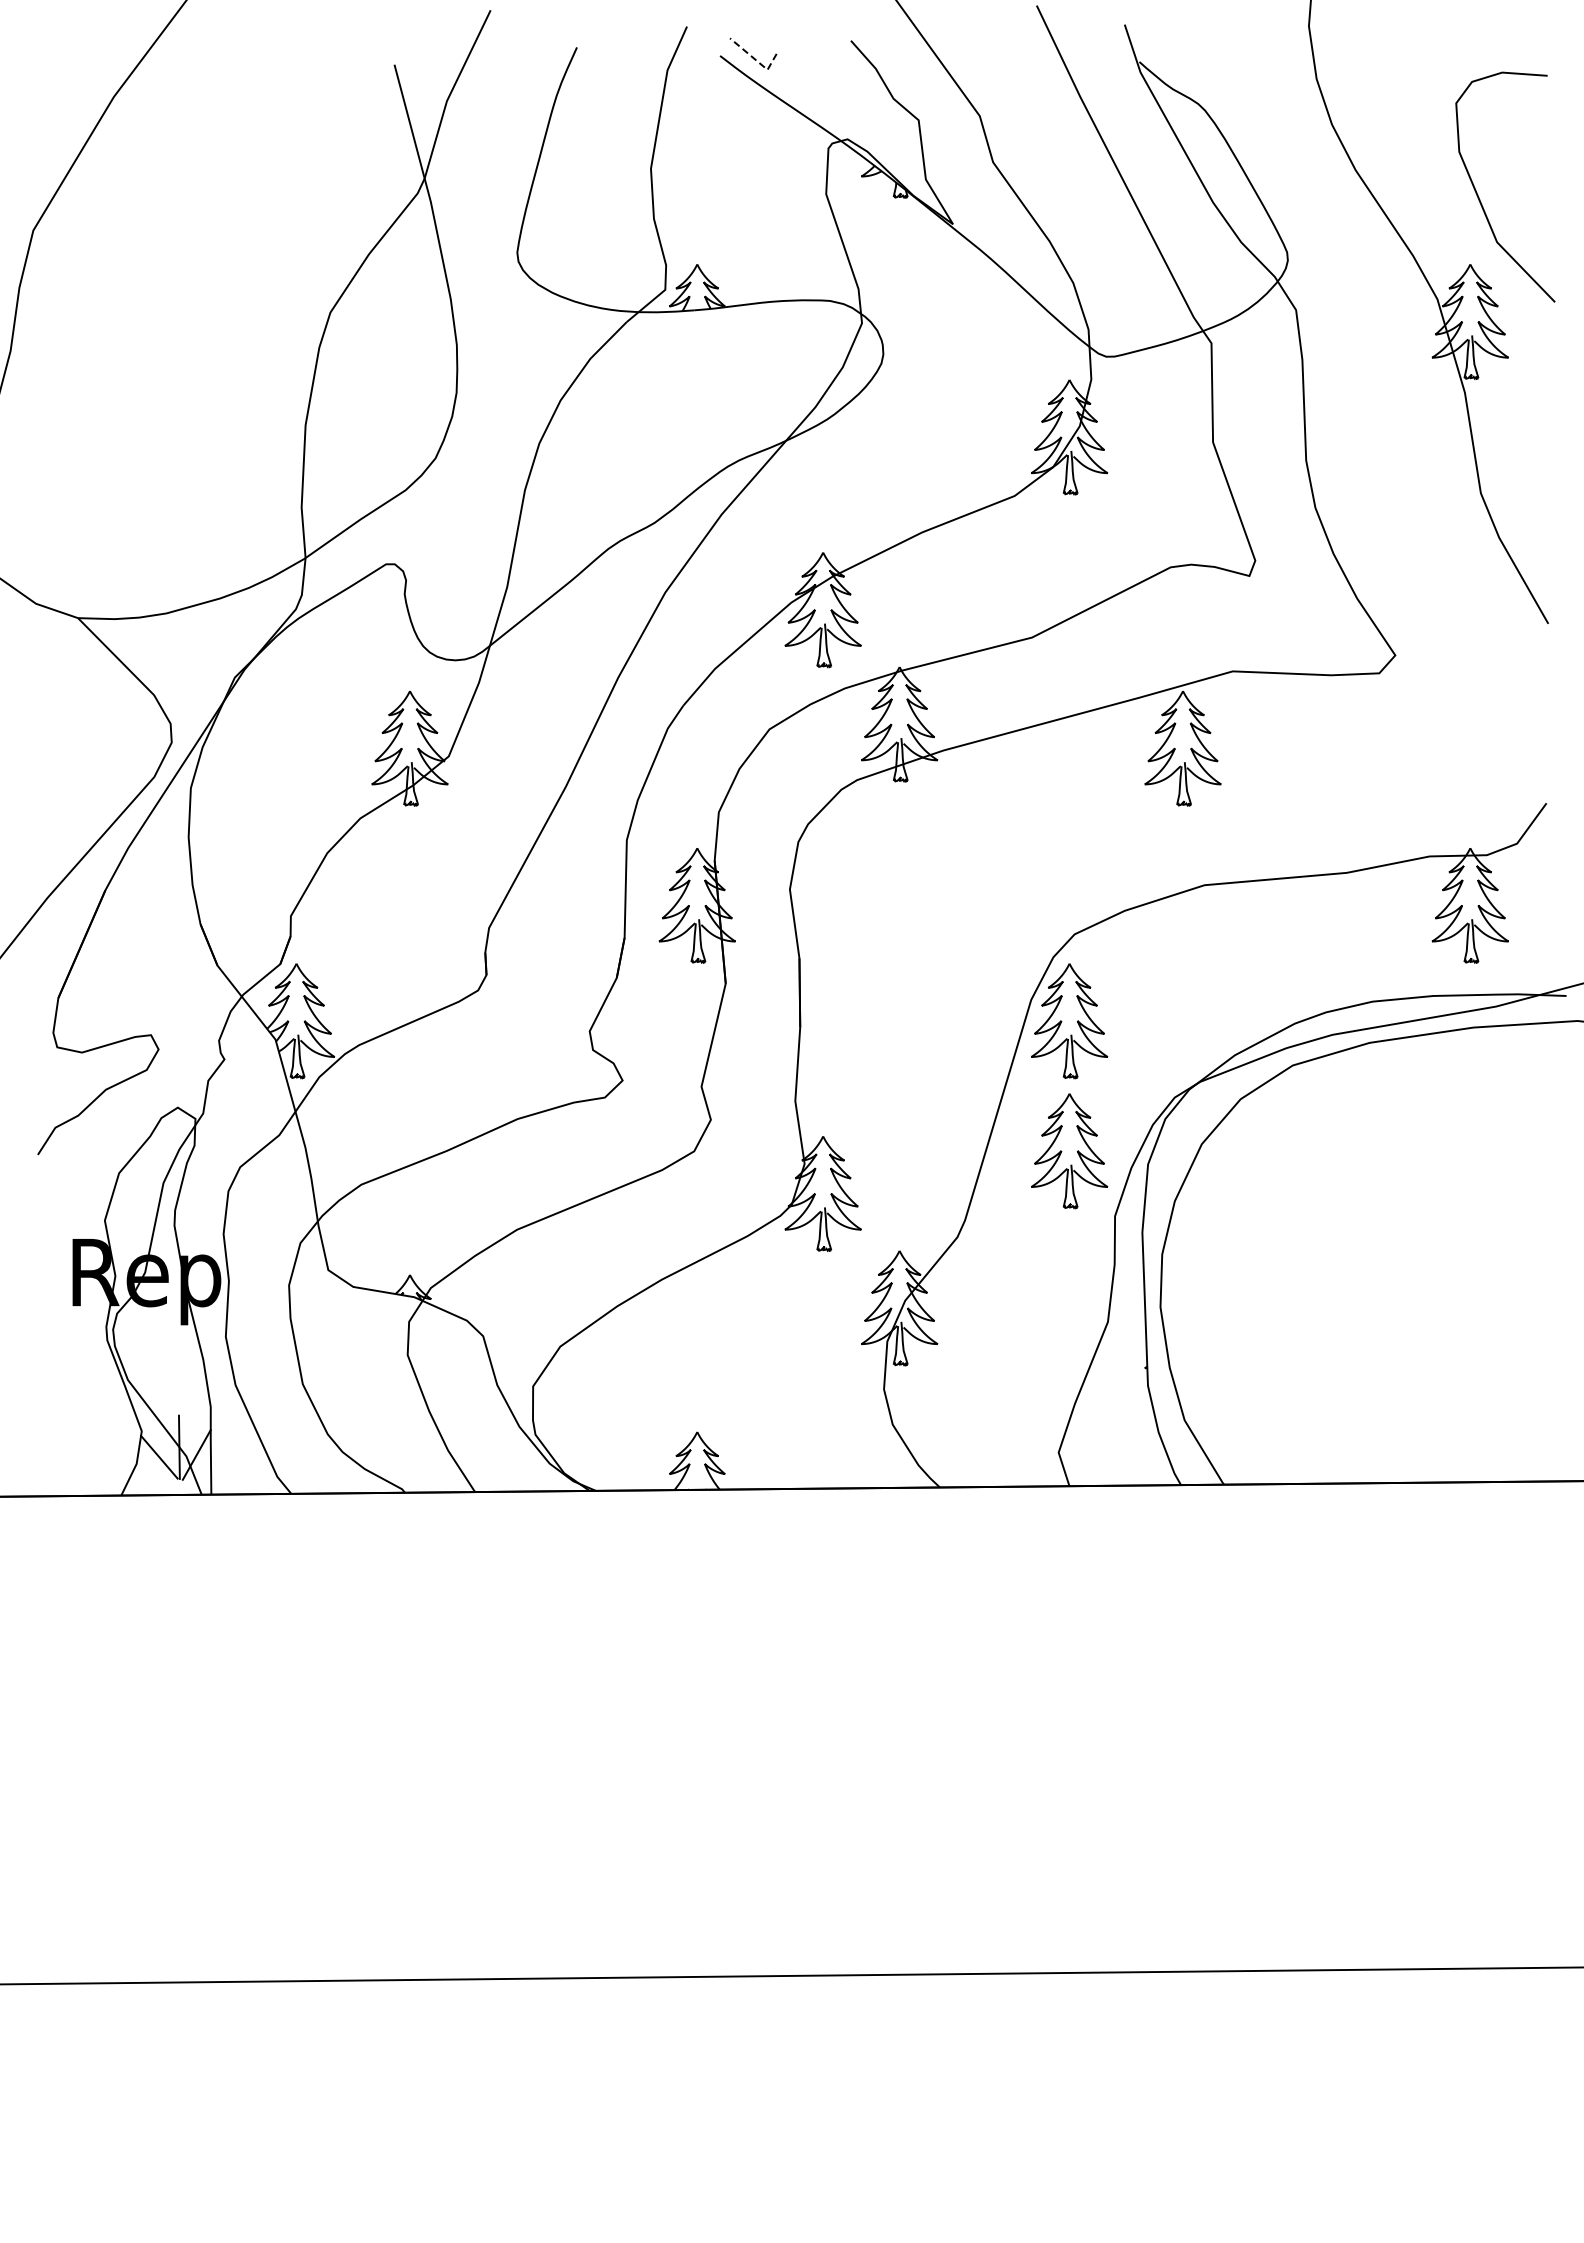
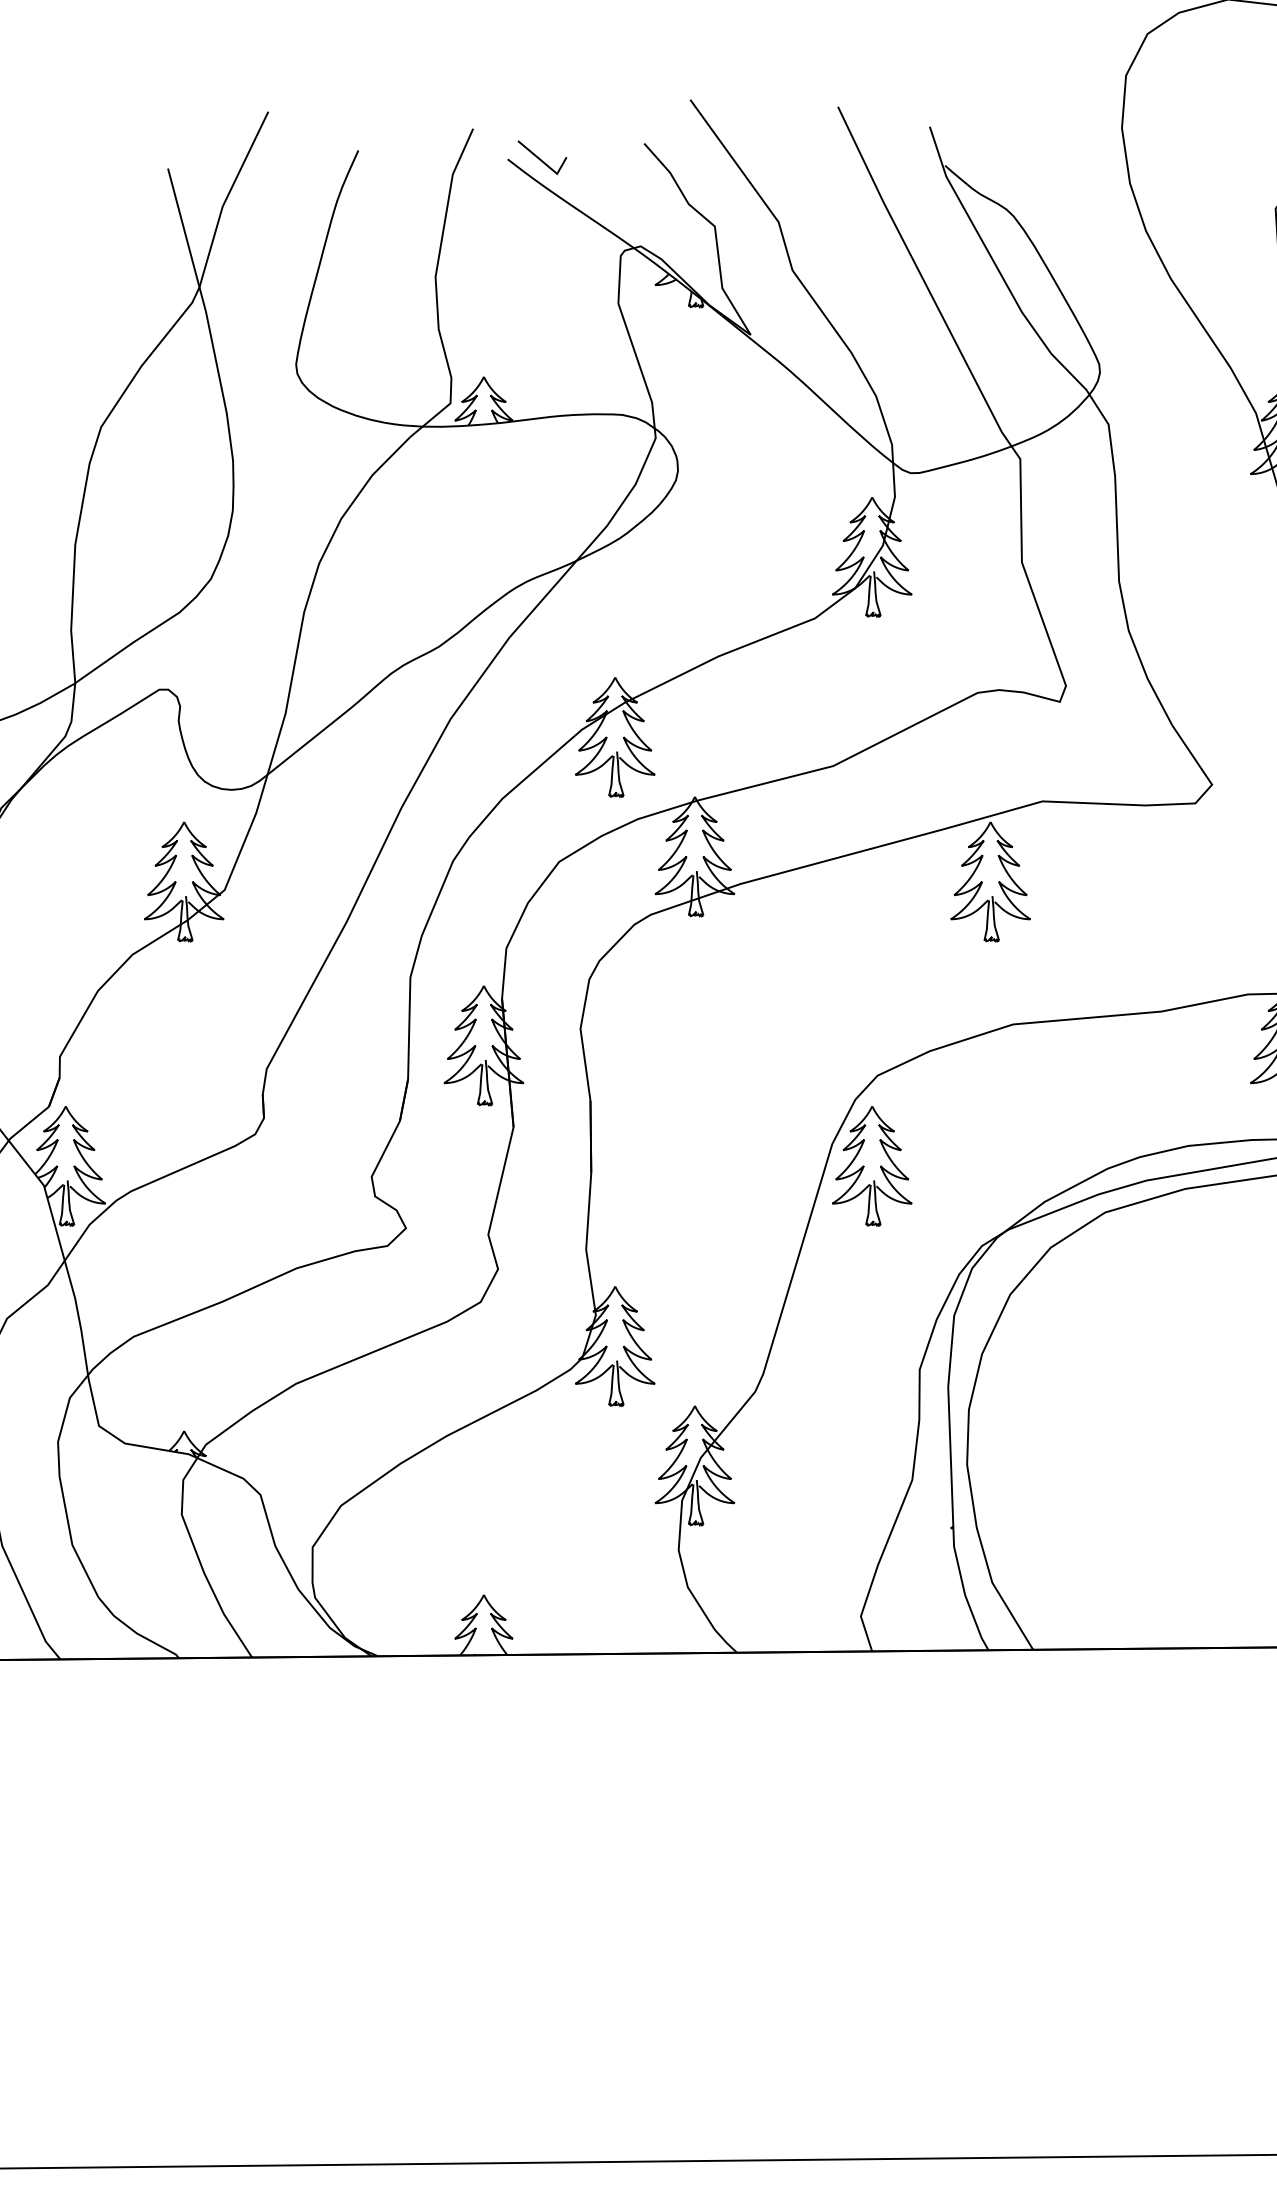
line: (756, 60) -> (545, 164), dashed -> solid
part: (1069, 1151) -> (872, 1302), removed

